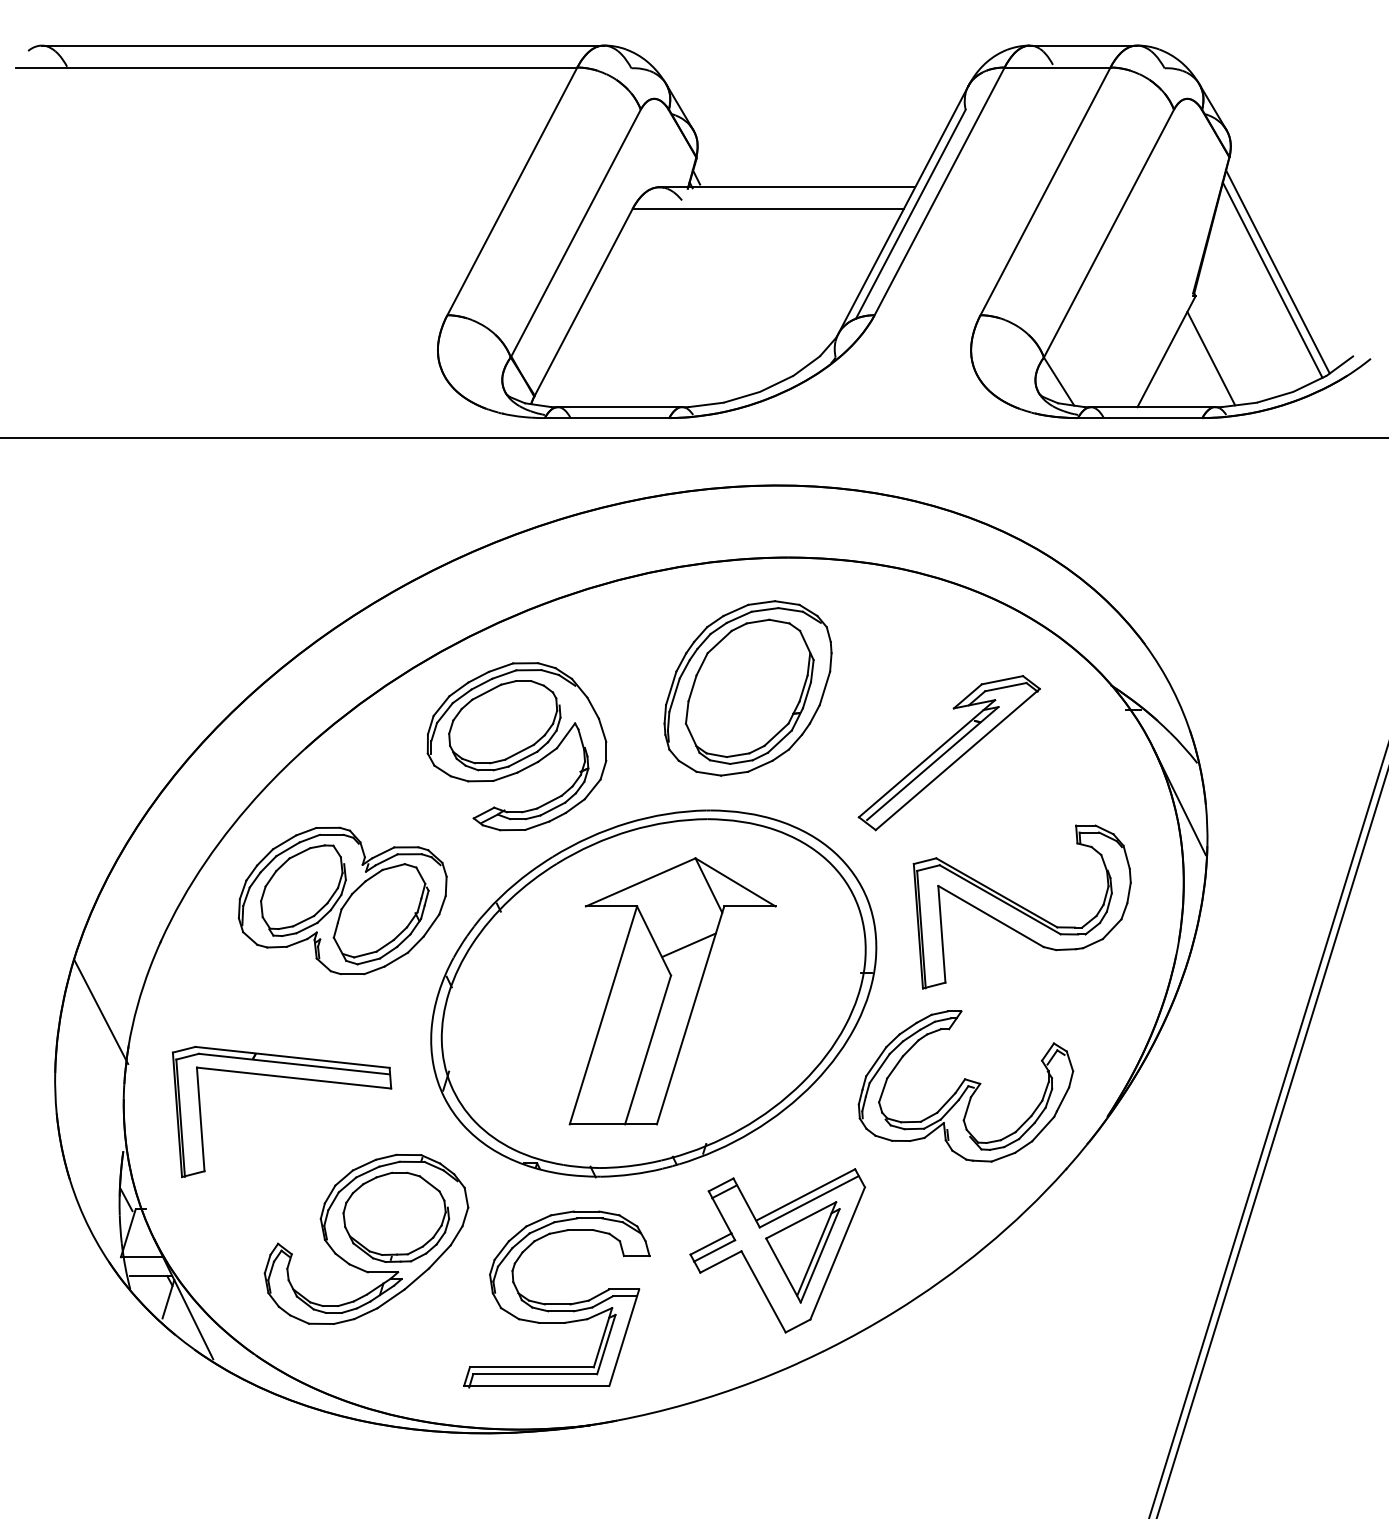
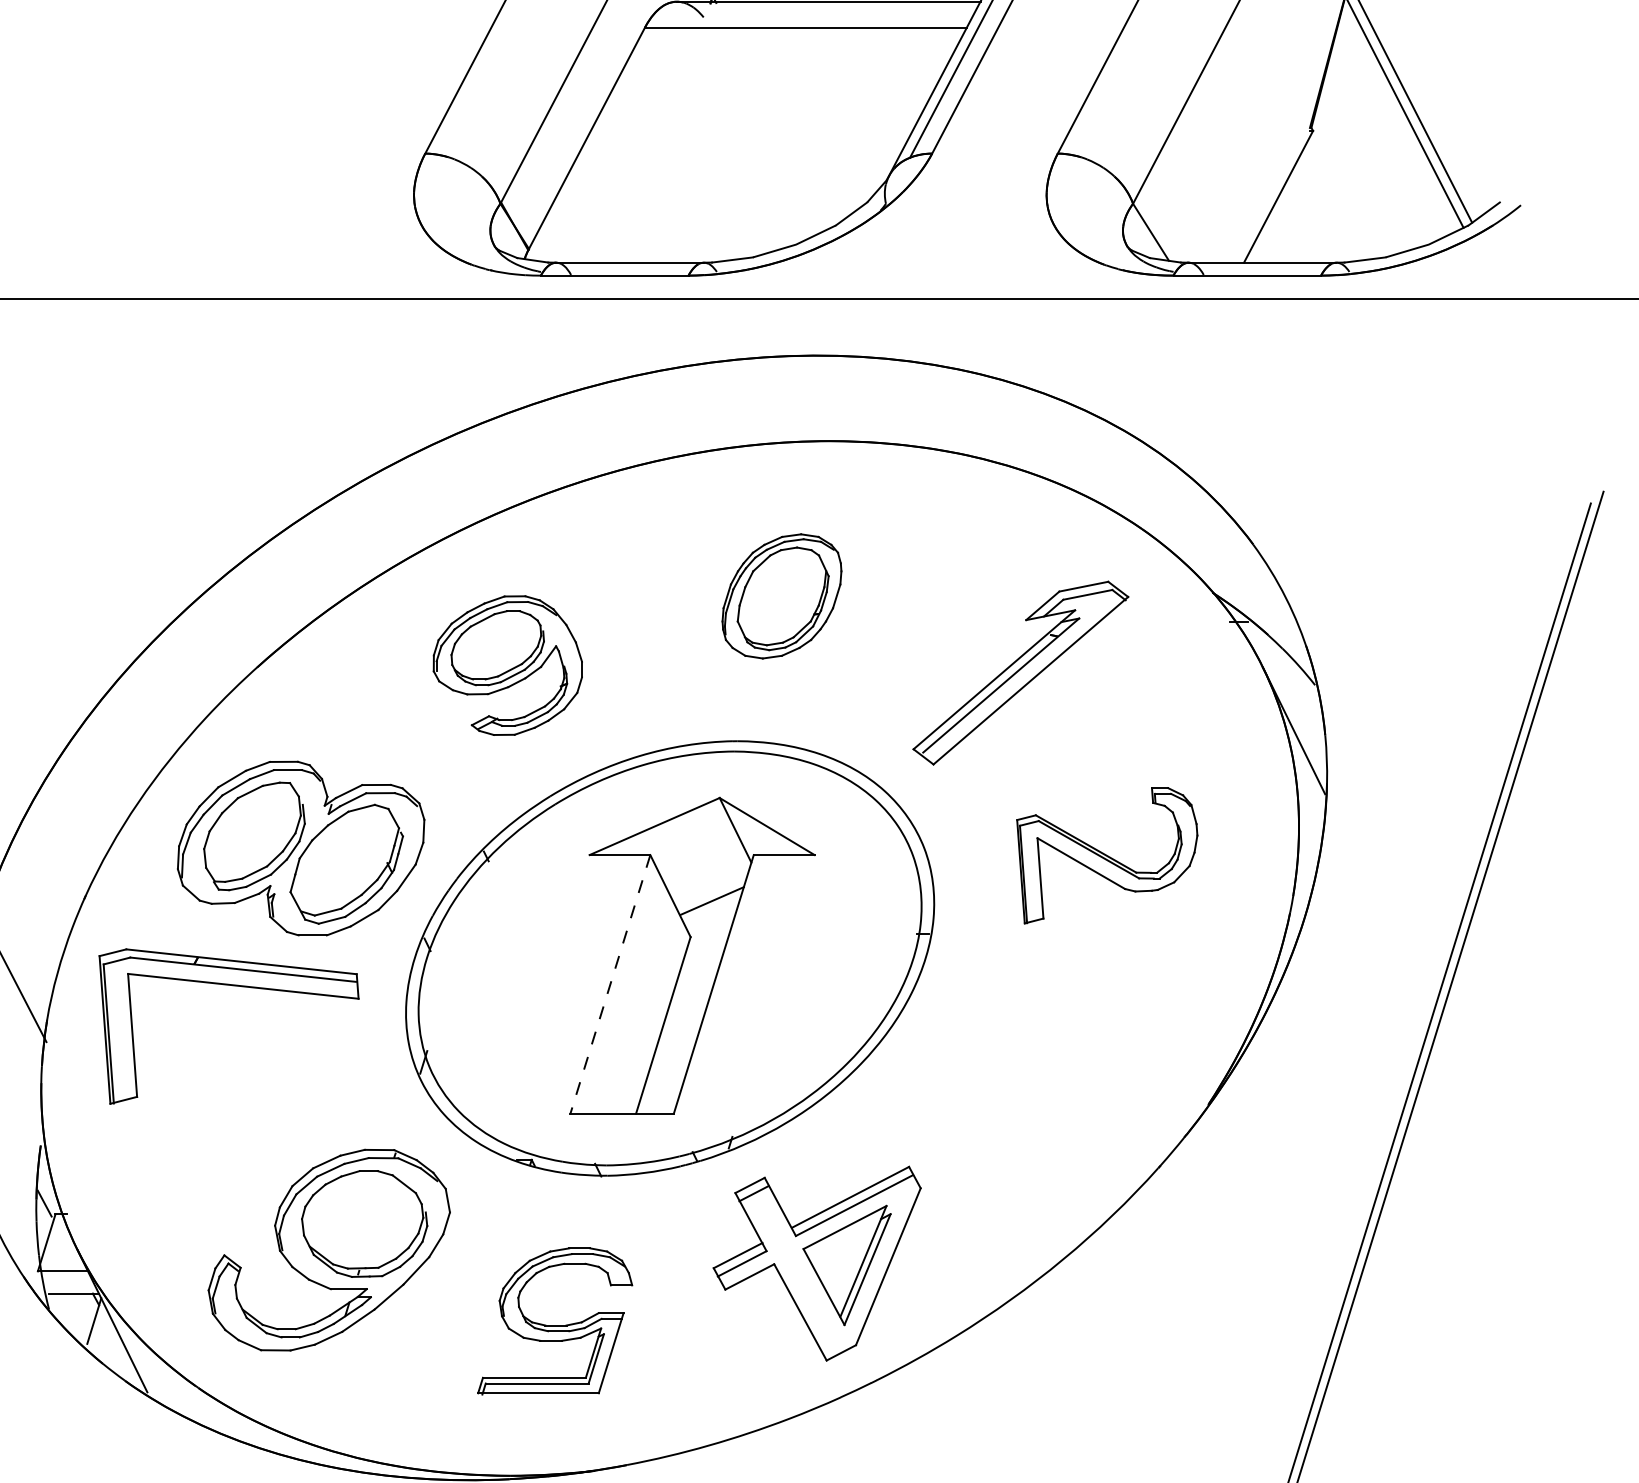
line: (1211, 358) -> (1331, 204), removed
part: (747, 688) -> (781, 596), size x0.6
part: (516, 746) -> (507, 665), size x0.7
part: (1021, 906) -> (1106, 855), size x0.7
line: (603, 1015) -> (610, 984), solid -> dashed
part: (285, 1078) -> (233, 986), moved
part: (965, 1086) -> (1039, 1068), removed
part: (556, 1299) -> (554, 1321), size x0.7

